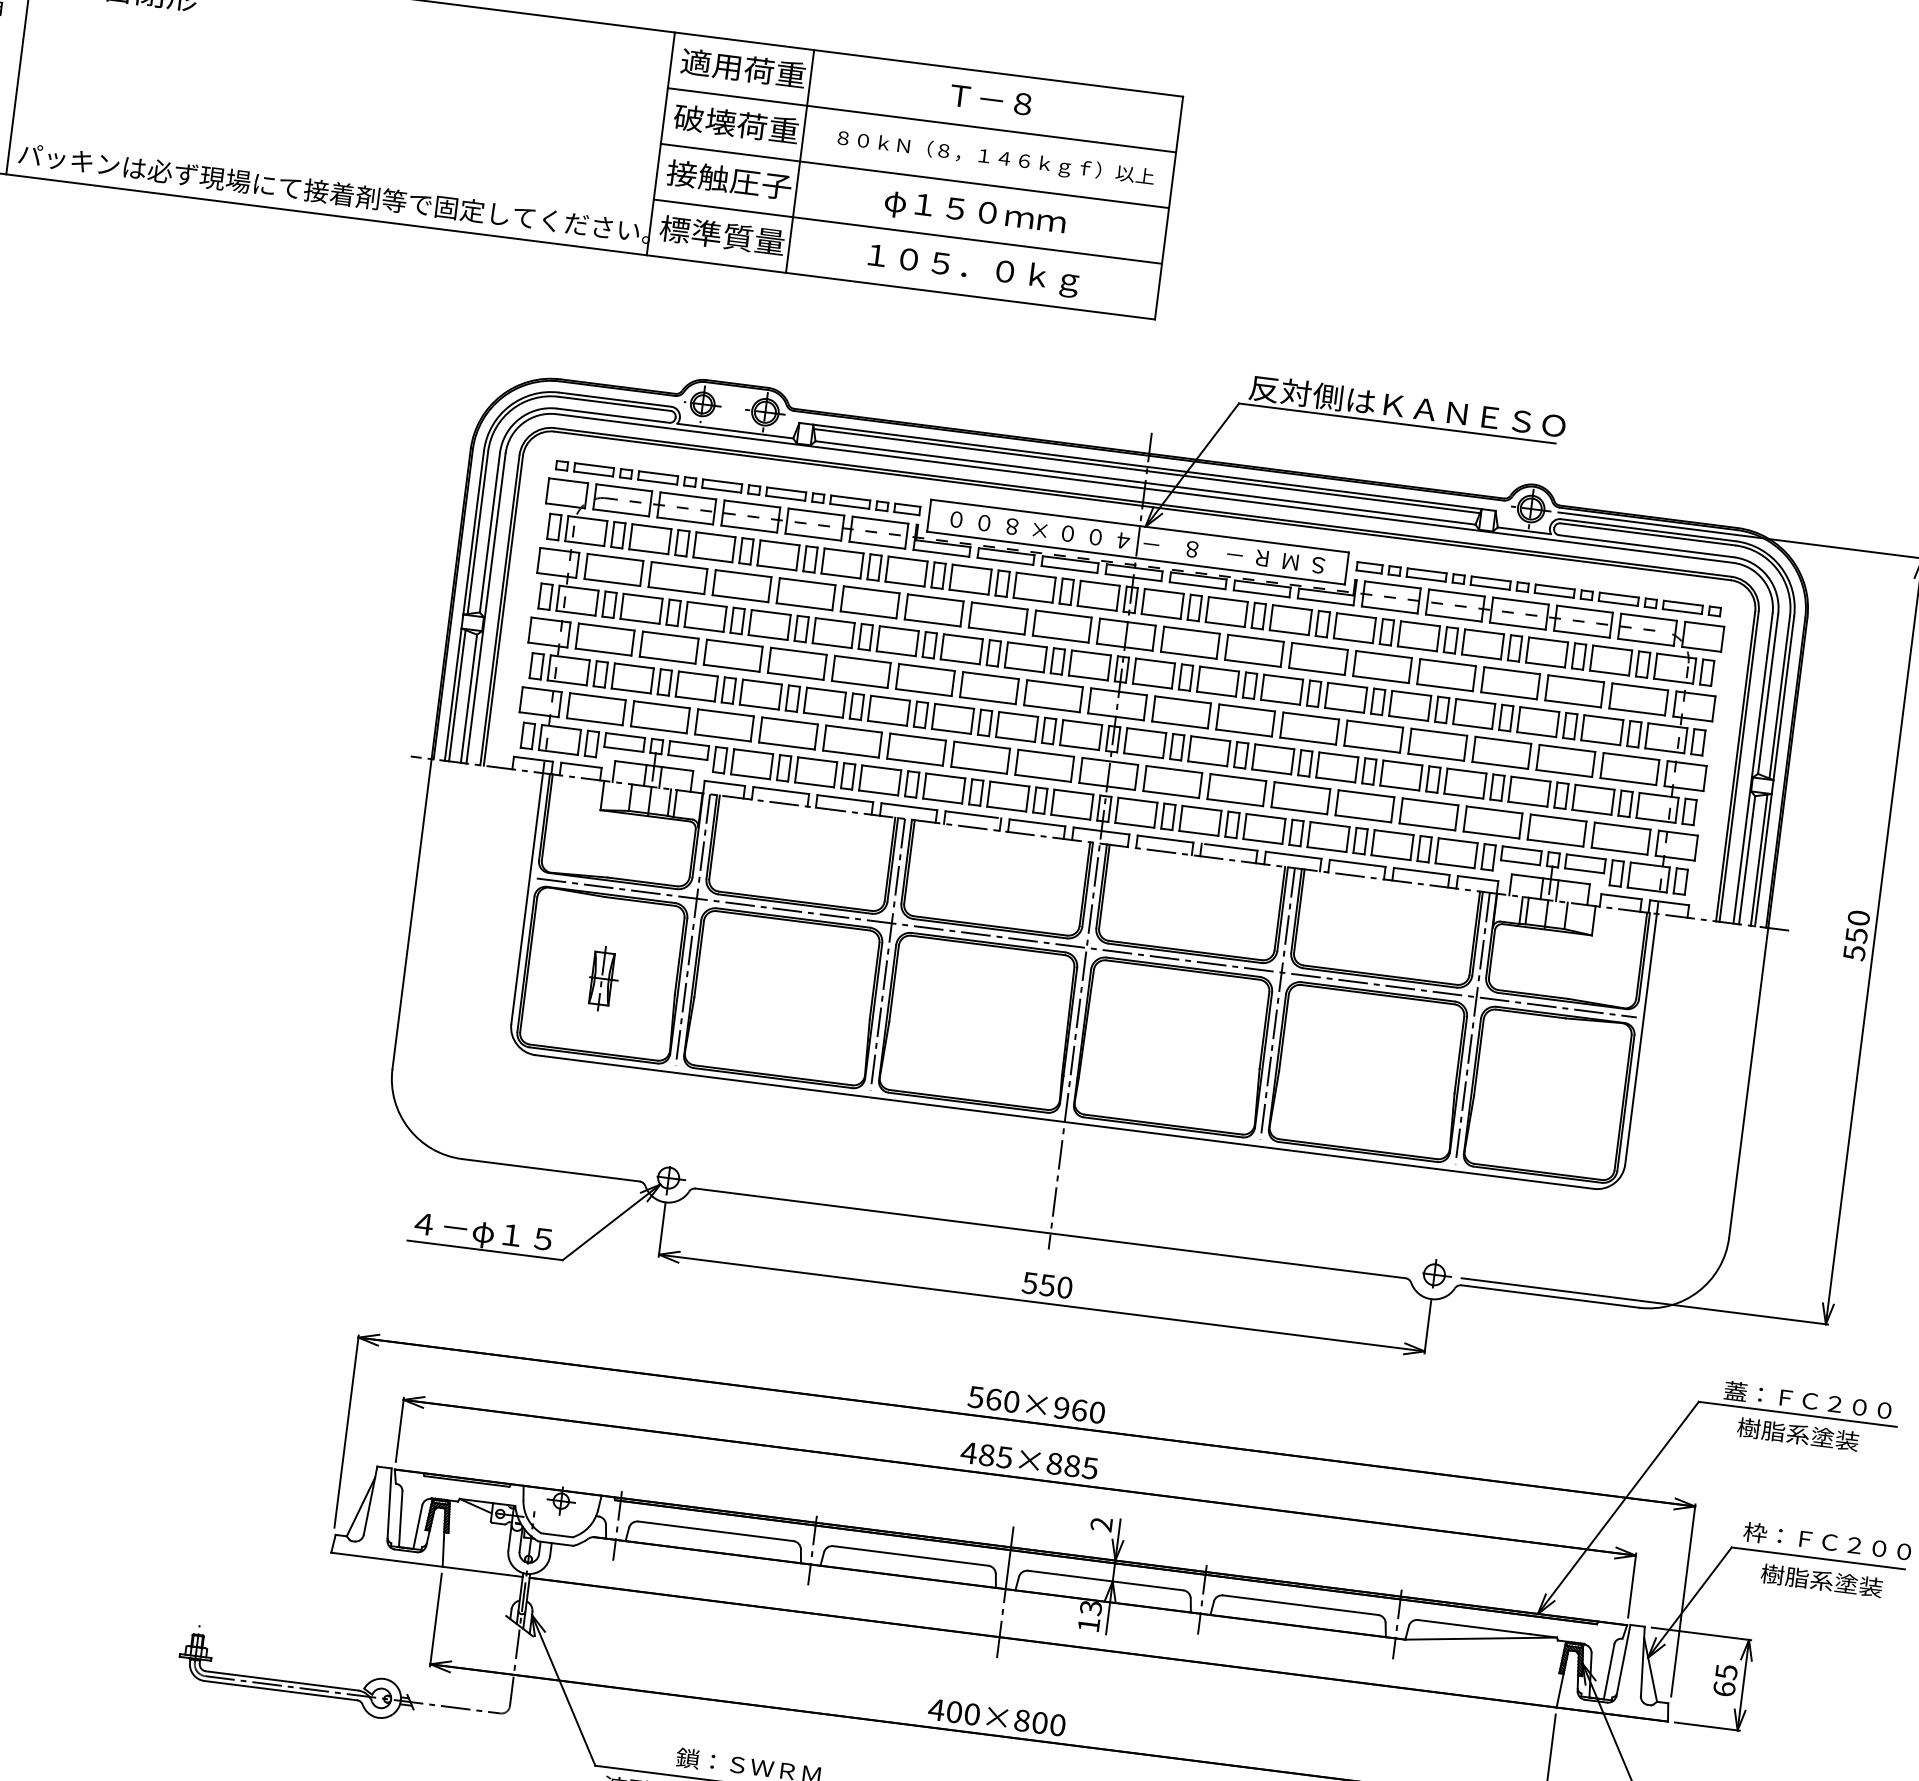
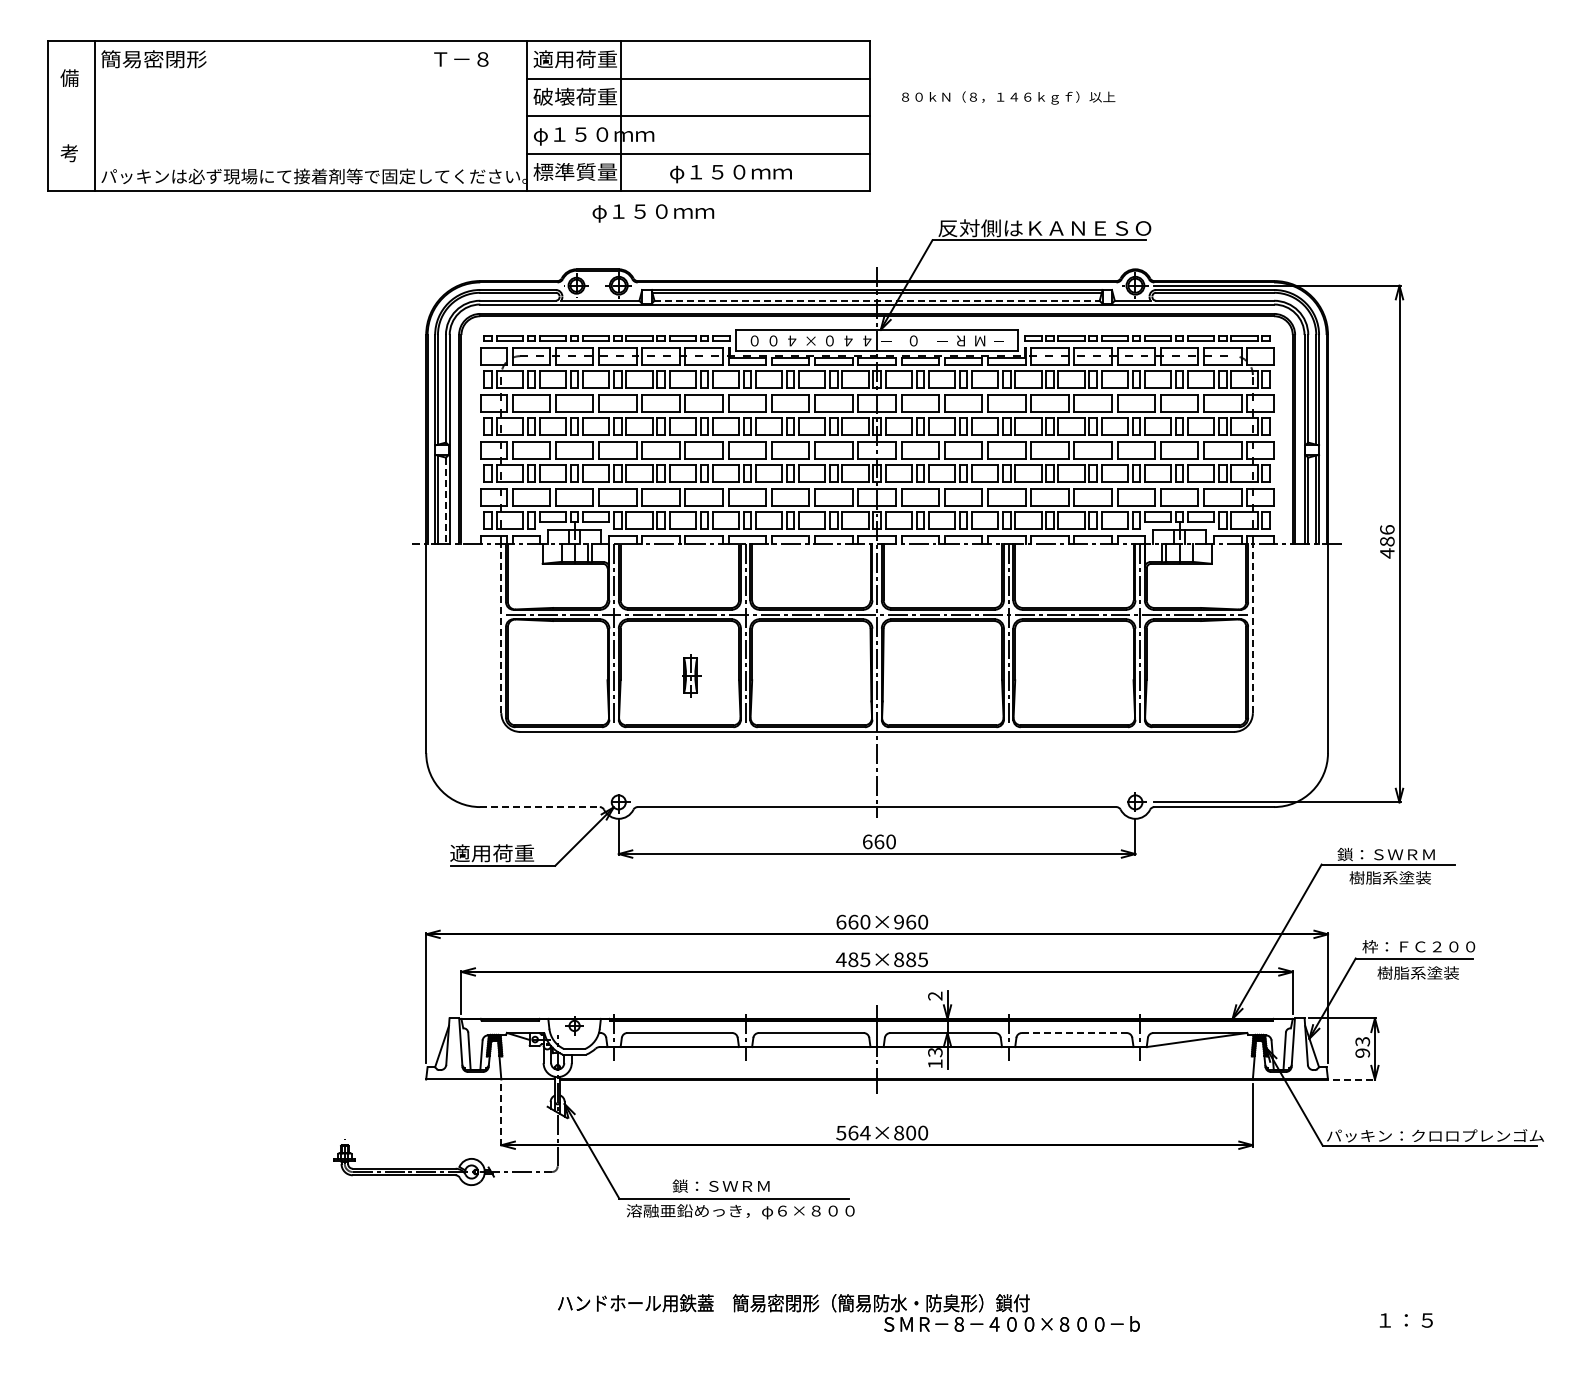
text: (991, 100) -> (461, 59), moved
text: (995, 157) -> (1008, 97), moved
text: (756, 184) -> (593, 135), 接触圧子 -> φ１５０ｍｍ
text: (975, 214) -> (653, 213), moved
text: (969, 269) -> (742, 173), １０５．０ｋｇ -> φ１５０ｍｍ
line: (1146, 482) -> (877, 300), solid -> dashed
text: (1012, 525) -> (792, 340), ８ -> ４
text: (1095, 536) -> (848, 340), ０ -> ４
text: (1191, 548) -> (913, 340), ８ -> ０
text: (1317, 564) -> (998, 340), Ｓ -> －
line: (468, 699) -> (445, 501), solid -> dashed
line: (527, 898) -> (501, 628), solid -> dashed
text: (1856, 935) -> (1387, 541), 550 -> 486
part: (603, 978) -> (691, 675), moved
line: (1640, 1038) -> (1252, 628), solid -> dashed
line: (551, 1170) -> (540, 807), solid -> dashed
text: (480, 1232) -> (498, 854), ４－φ１５ -> 適用荷重
text: (1038, 1283) -> (873, 841), 550 -> 660
text: (976, 1396) -> (841, 921), 560×960 -> 660×960
text: (1807, 1400) -> (1393, 854), 蓋：ＦＣ２００ -> 鎖：ＳＷＲＭ
line: (1300, 1605) -> (1074, 1033), solid -> dashed
line: (436, 1620) -> (501, 1115), solid -> dashed
text: (1725, 1680) -> (1362, 1047), 65 -> 93
text: (953, 1711) -> (852, 1132), 400×800 -> 564×800
line: (1707, 1726) -> (1354, 1079), solid -> dashed

